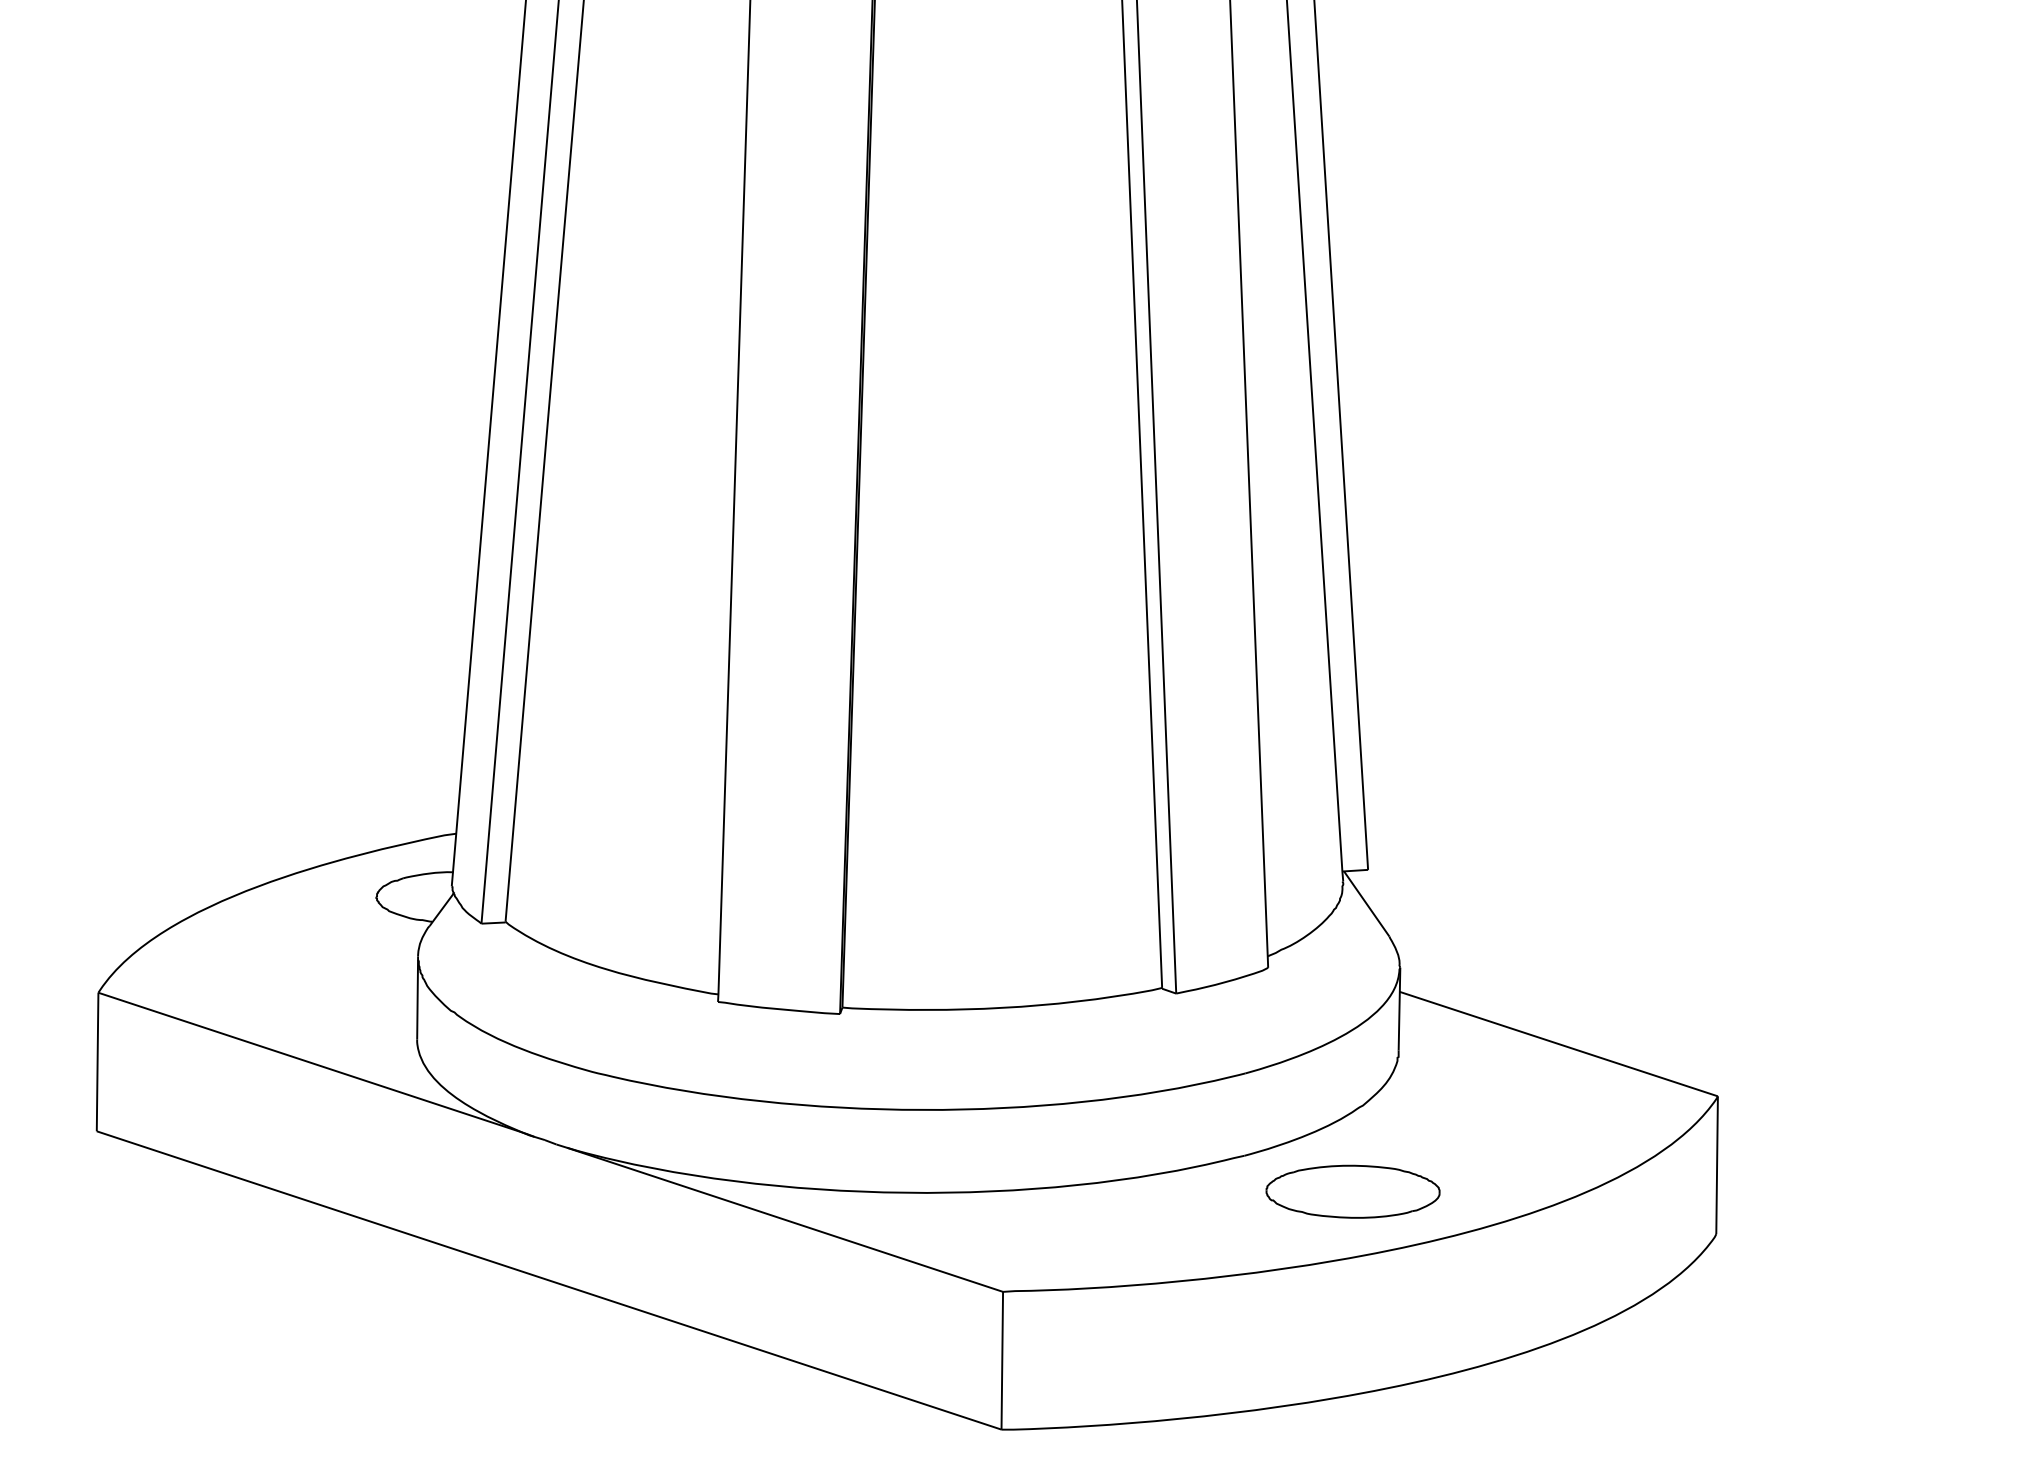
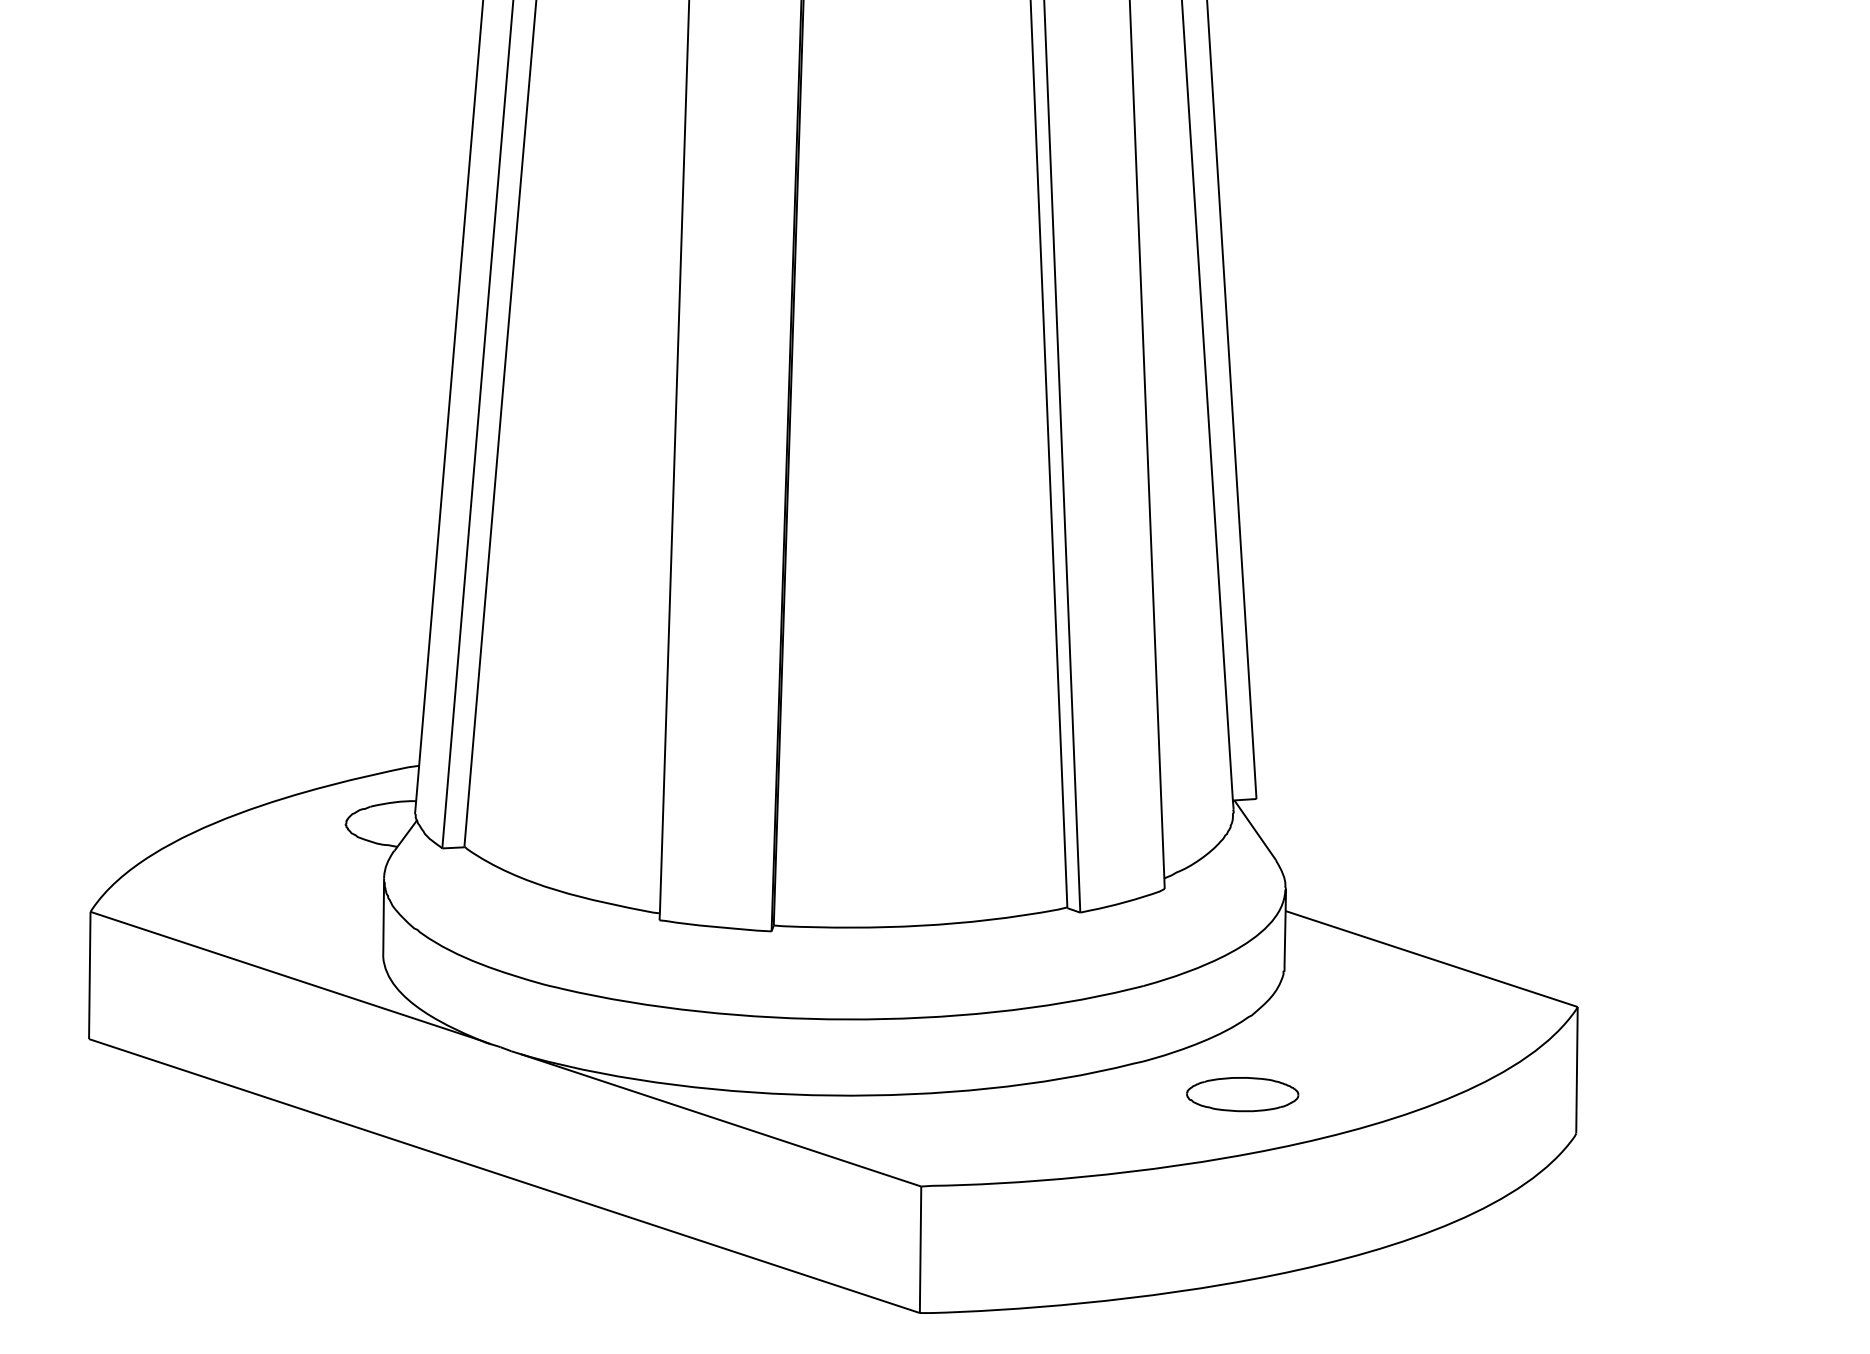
part: (1352, 1191) -> (1242, 1094), size x0.7

